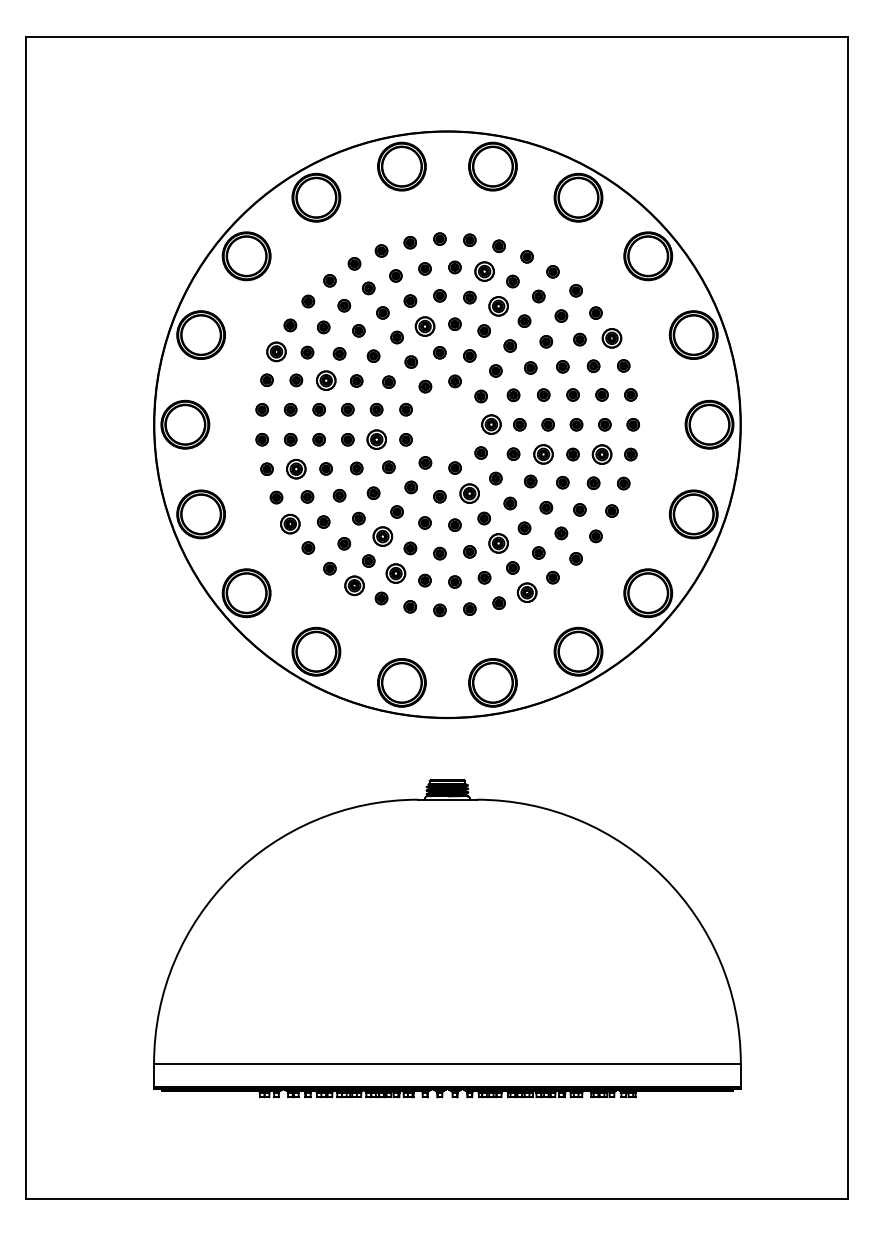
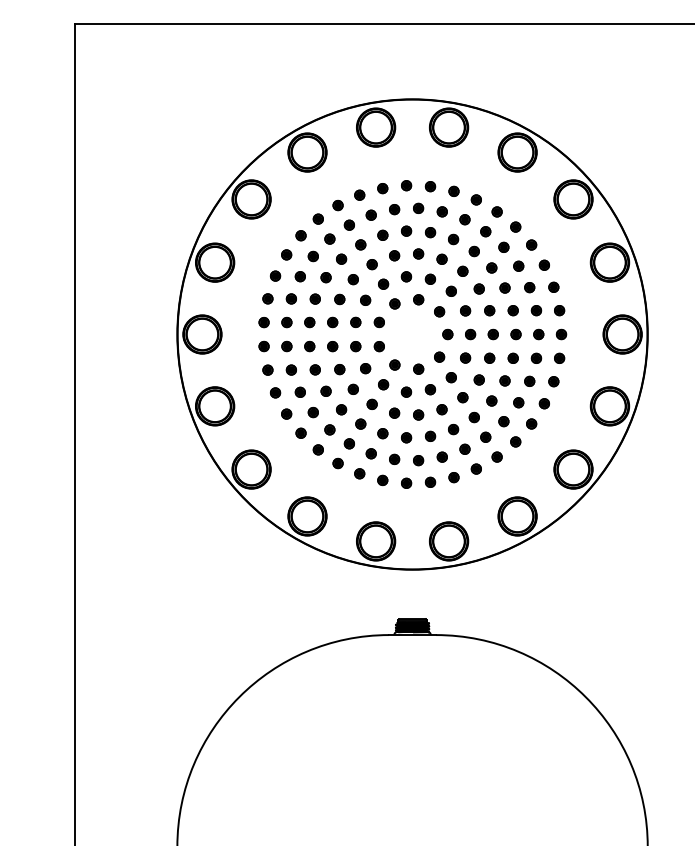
part: (484, 271) -> (442, 211), size x0.62
part: (498, 305) -> (453, 238), size x0.62
part: (424, 326) -> (394, 255), size x0.62
part: (611, 338) -> (544, 265), size x0.62
part: (276, 351) -> (275, 275), size x0.62
part: (325, 380) -> (314, 299), size x0.62
part: (491, 424) -> (447, 334), size x0.62
part: (376, 439) -> (355, 346), size x0.62
part: (543, 454) -> (489, 358), size x0.62
part: (601, 454) -> (536, 358), size x0.62
part: (296, 468) -> (291, 369), size x0.62
part: (469, 493) -> (430, 389), size x0.62
part: (290, 523) -> (286, 413), size x0.62
part: (382, 536) -> (360, 424), size x0.62
part: (498, 542) -> (453, 428), size x0.62
part: (395, 573) -> (370, 453), size x0.62
part: (354, 585) -> (338, 463), size x0.62
part: (526, 592) -> (475, 468), size x0.62

